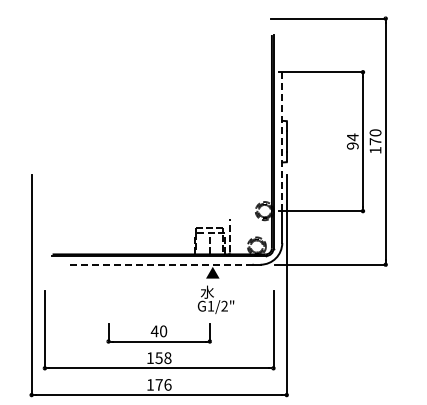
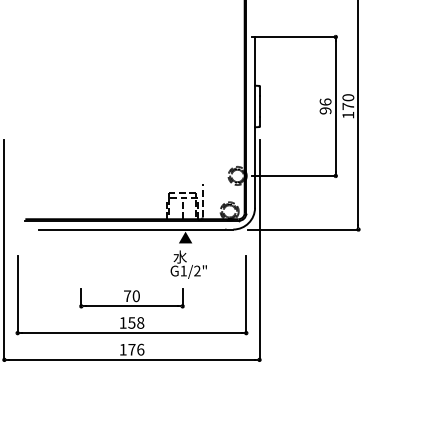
text: (352, 137) -> (325, 102), 94 -> 96
line: (281, 141) -> (254, 106), dashed -> solid
line: (158, 264) -> (131, 229), dashed -> solid
text: (154, 330) -> (127, 295), 40 -> 70

